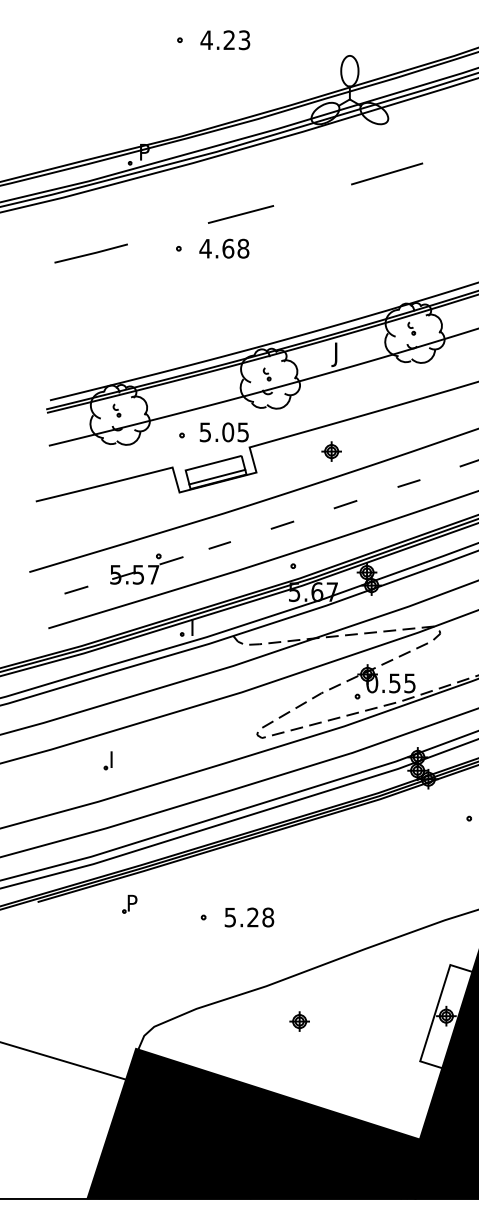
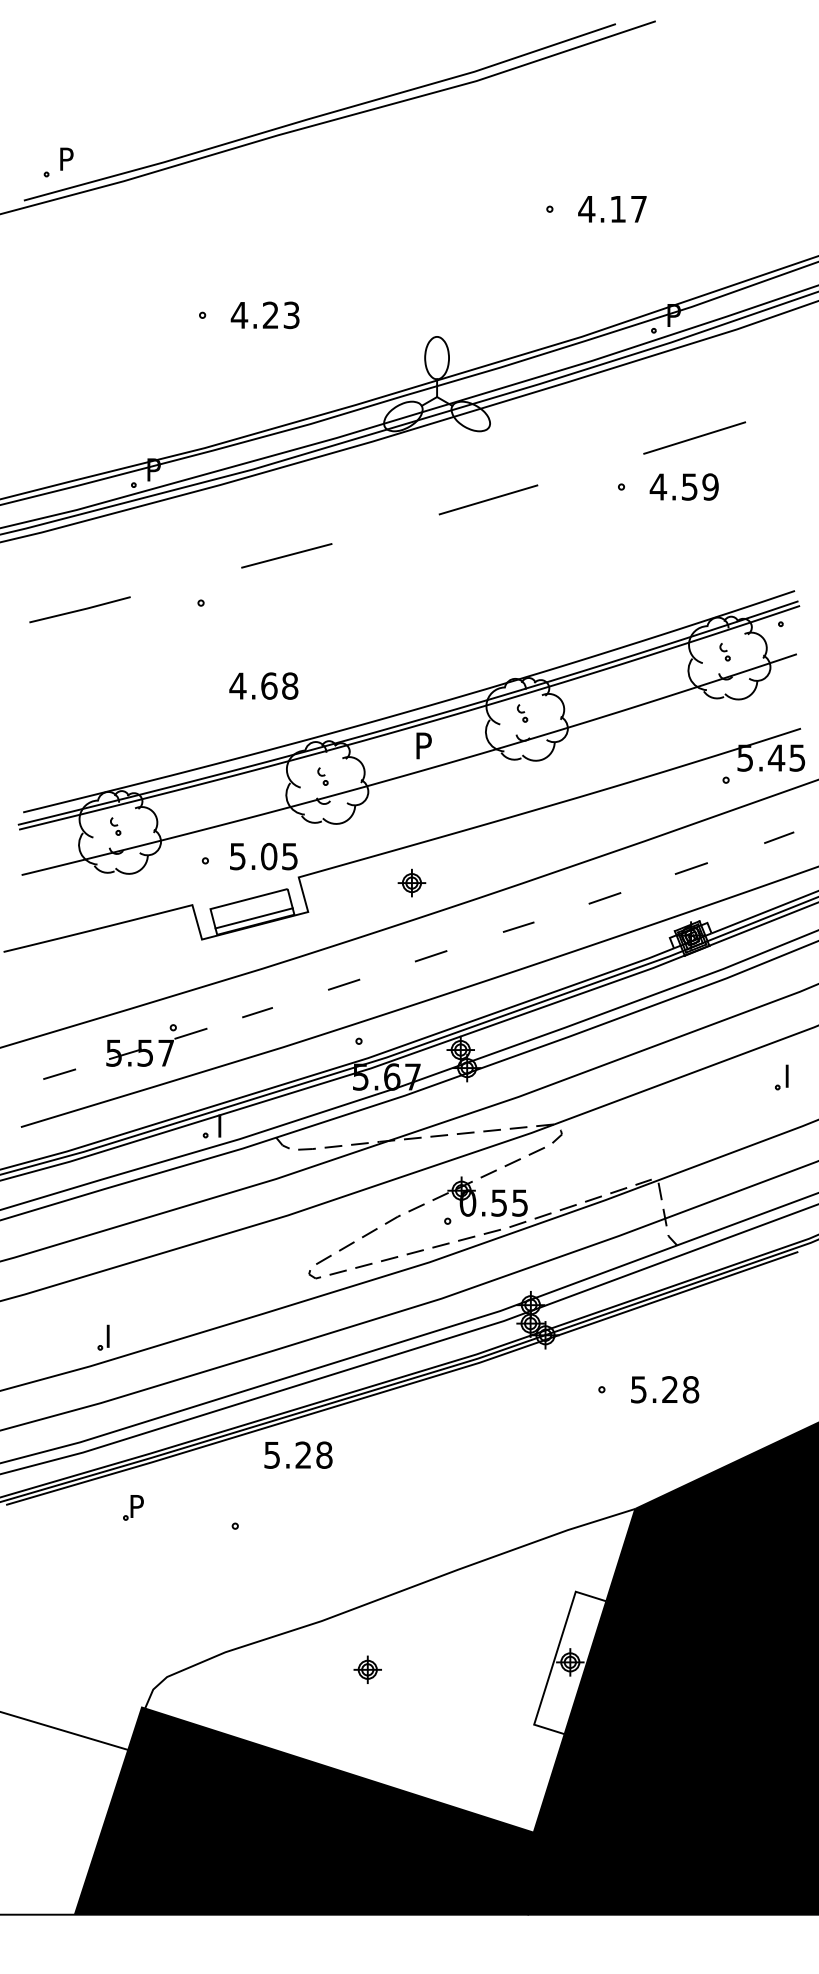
text: (224, 248) -> (263, 685), moved
text: (338, 354) -> (421, 749), J -> P
part: (108, 760) -> (103, 1337), moved
text: (249, 917) -> (298, 1454), moved

